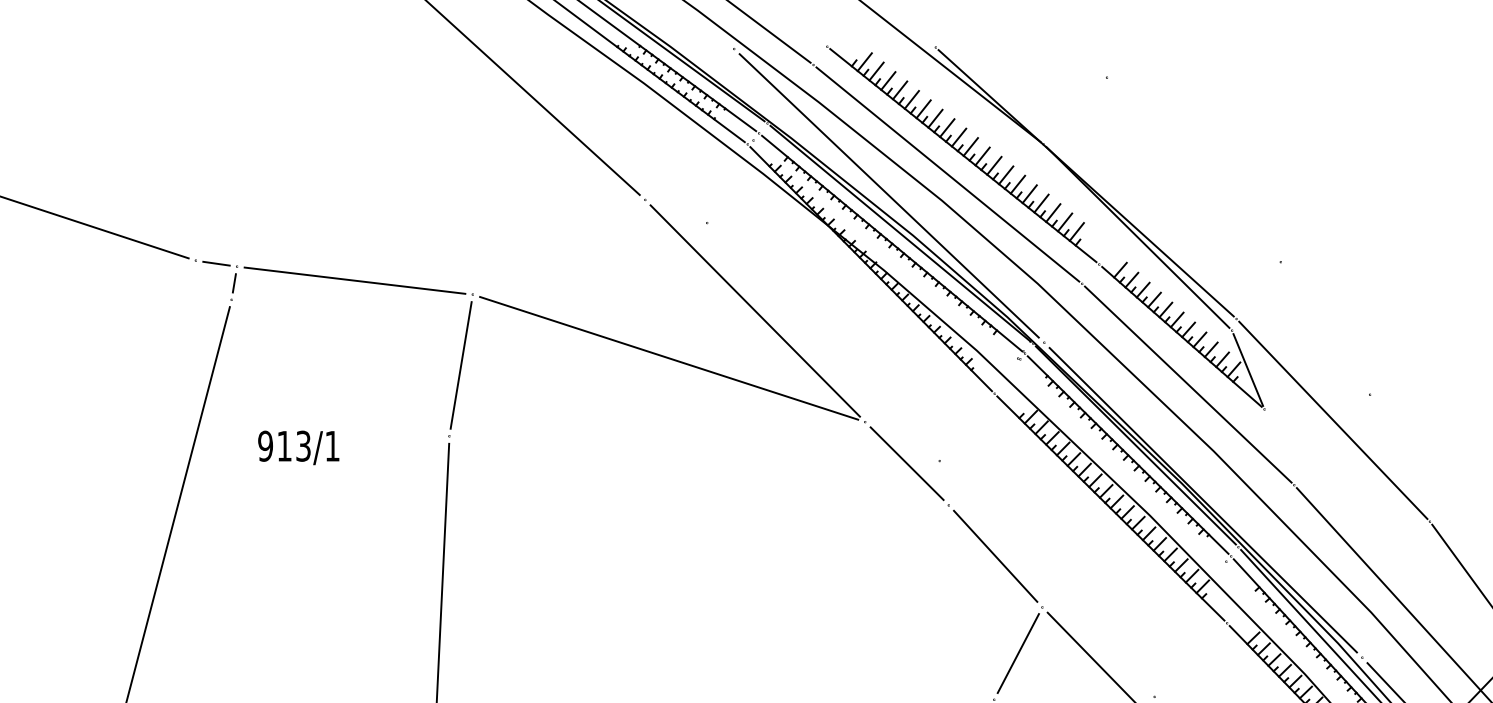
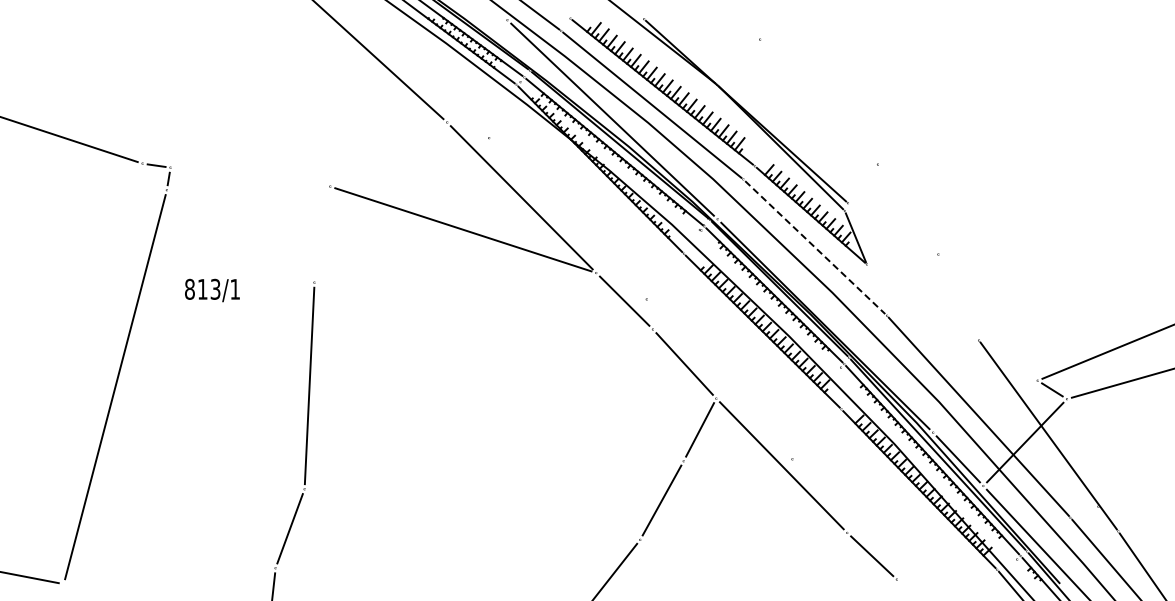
line: (355, 281) -> (250, 177), removed
line: (461, 365) -> (322, 234), removed
line: (1188, 384) -> (815, 247), solid -> dashed
line: (1333, 419) -> (913, 271), removed
text: (265, 446) -> (189, 289), 913/1 -> 813/1

